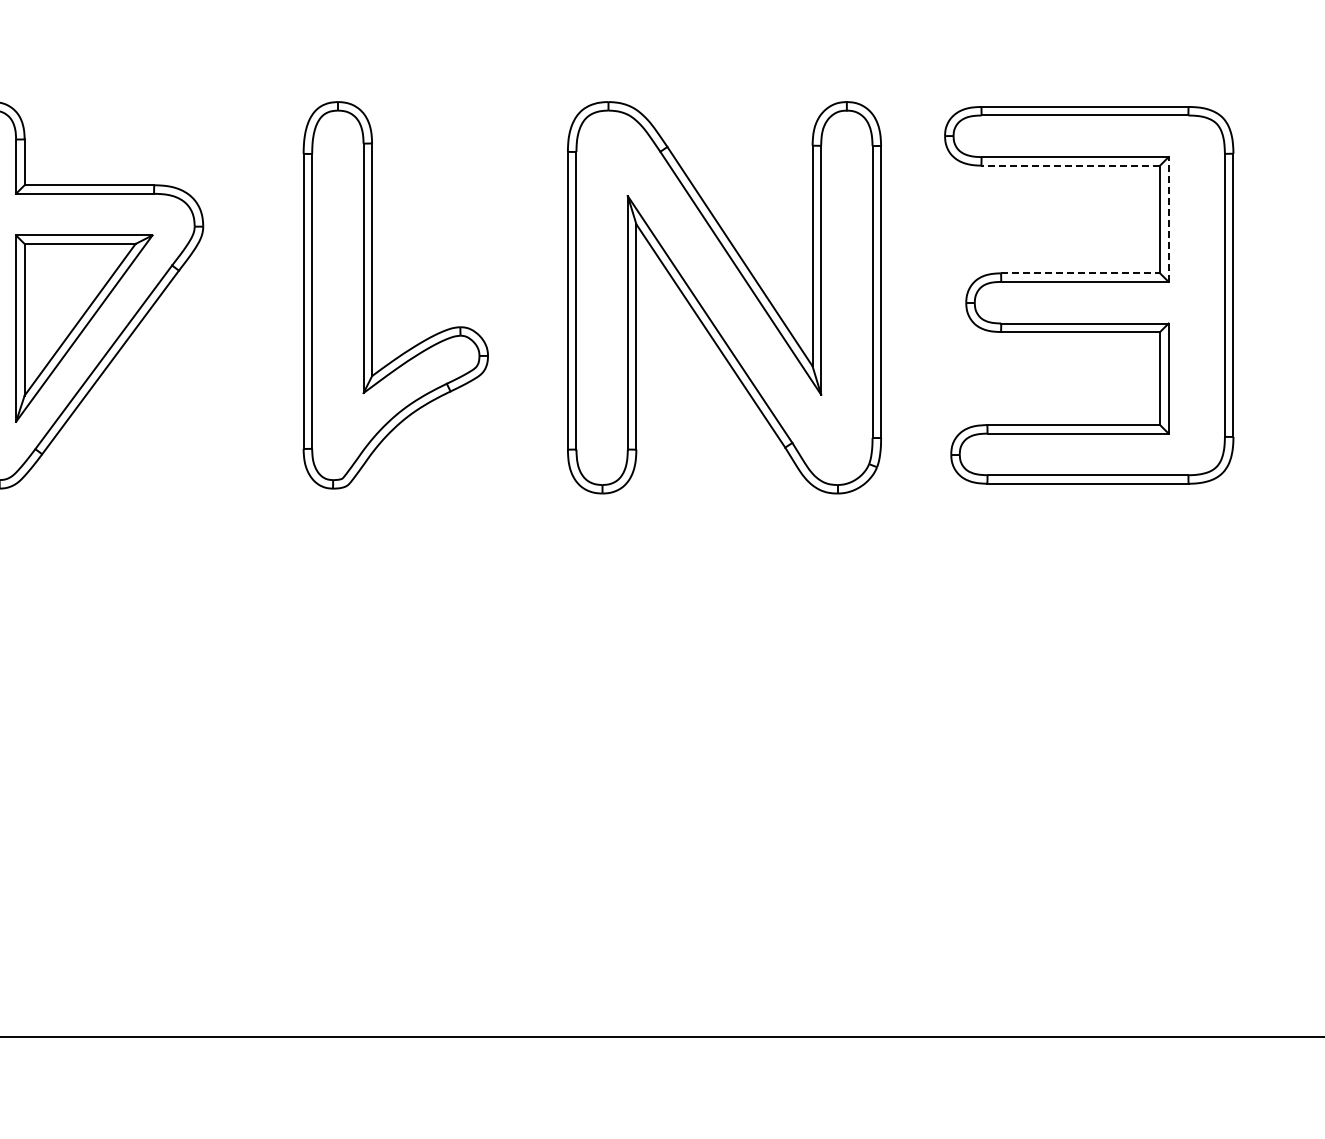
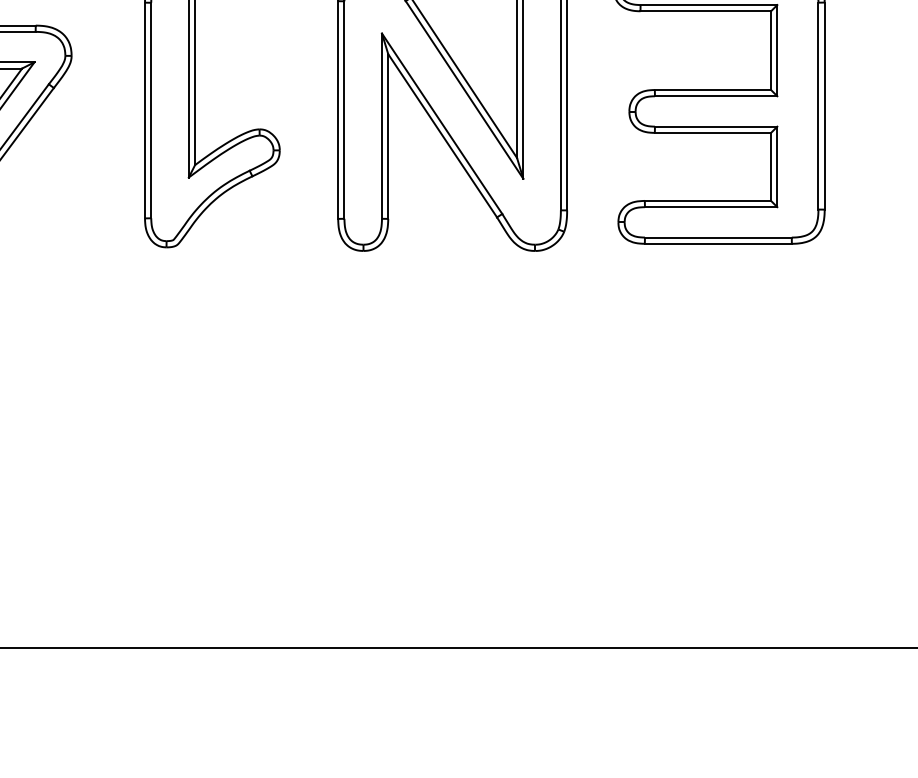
line: (1070, 165) -> (705, 11), dashed -> solid
line: (1168, 219) -> (777, 50), dashed -> solid
line: (1081, 273) -> (713, 90), dashed -> solid

